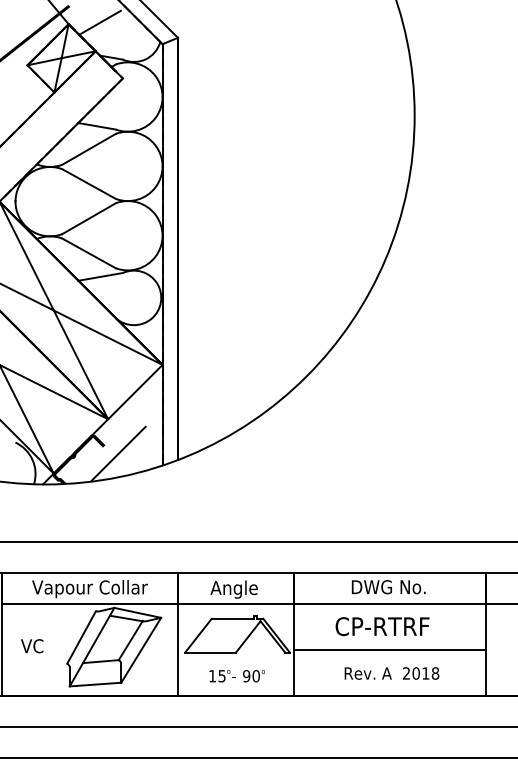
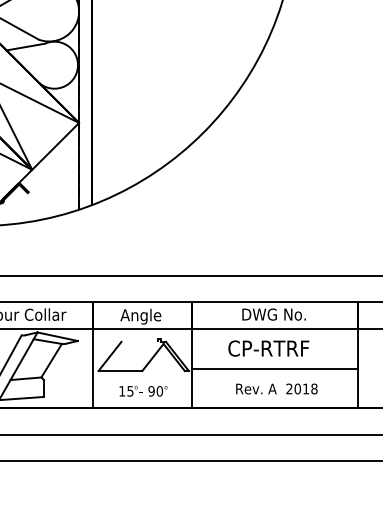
line: (118, 453) -> (41, 199), removed
line: (232, 618) -> (139, 341), removed
line: (141, 649) -> (60, 368), removed

